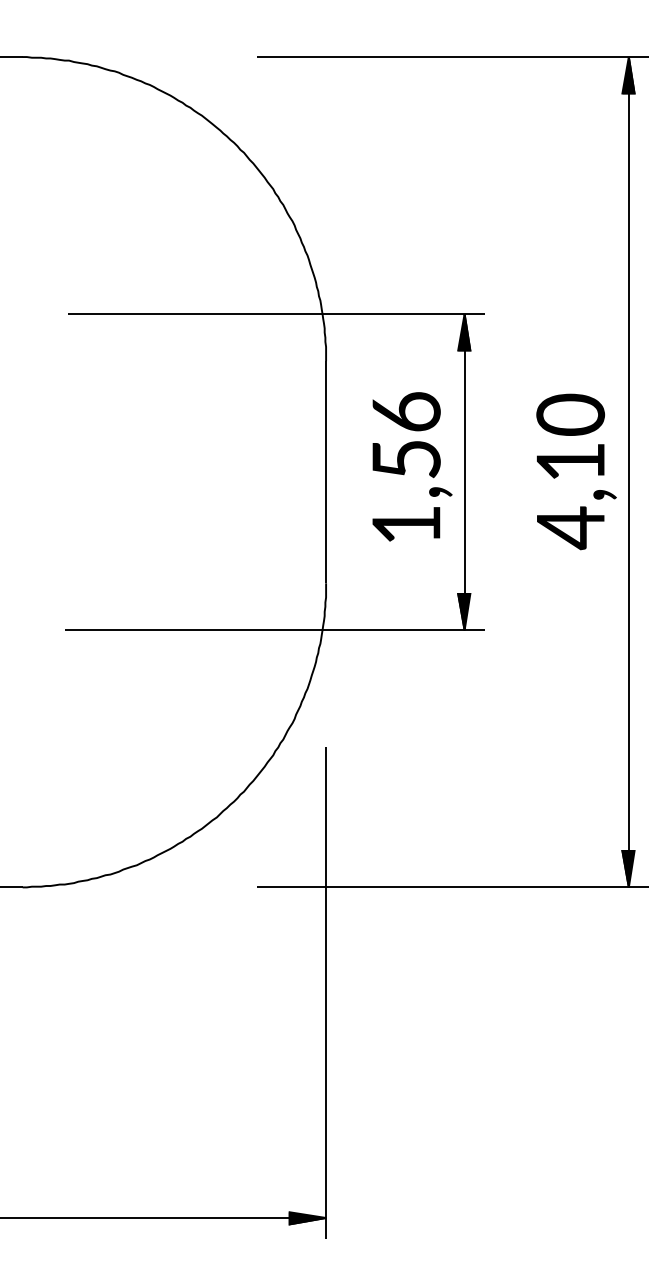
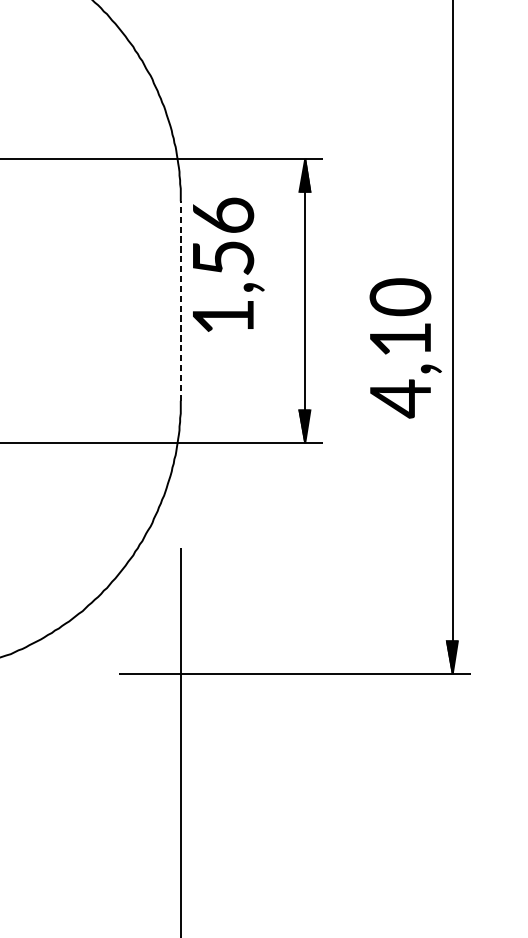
text: (412, 466) -> (228, 264), moved
line: (326, 471) -> (181, 300), solid -> dashed
text: (576, 471) -> (405, 348), moved

